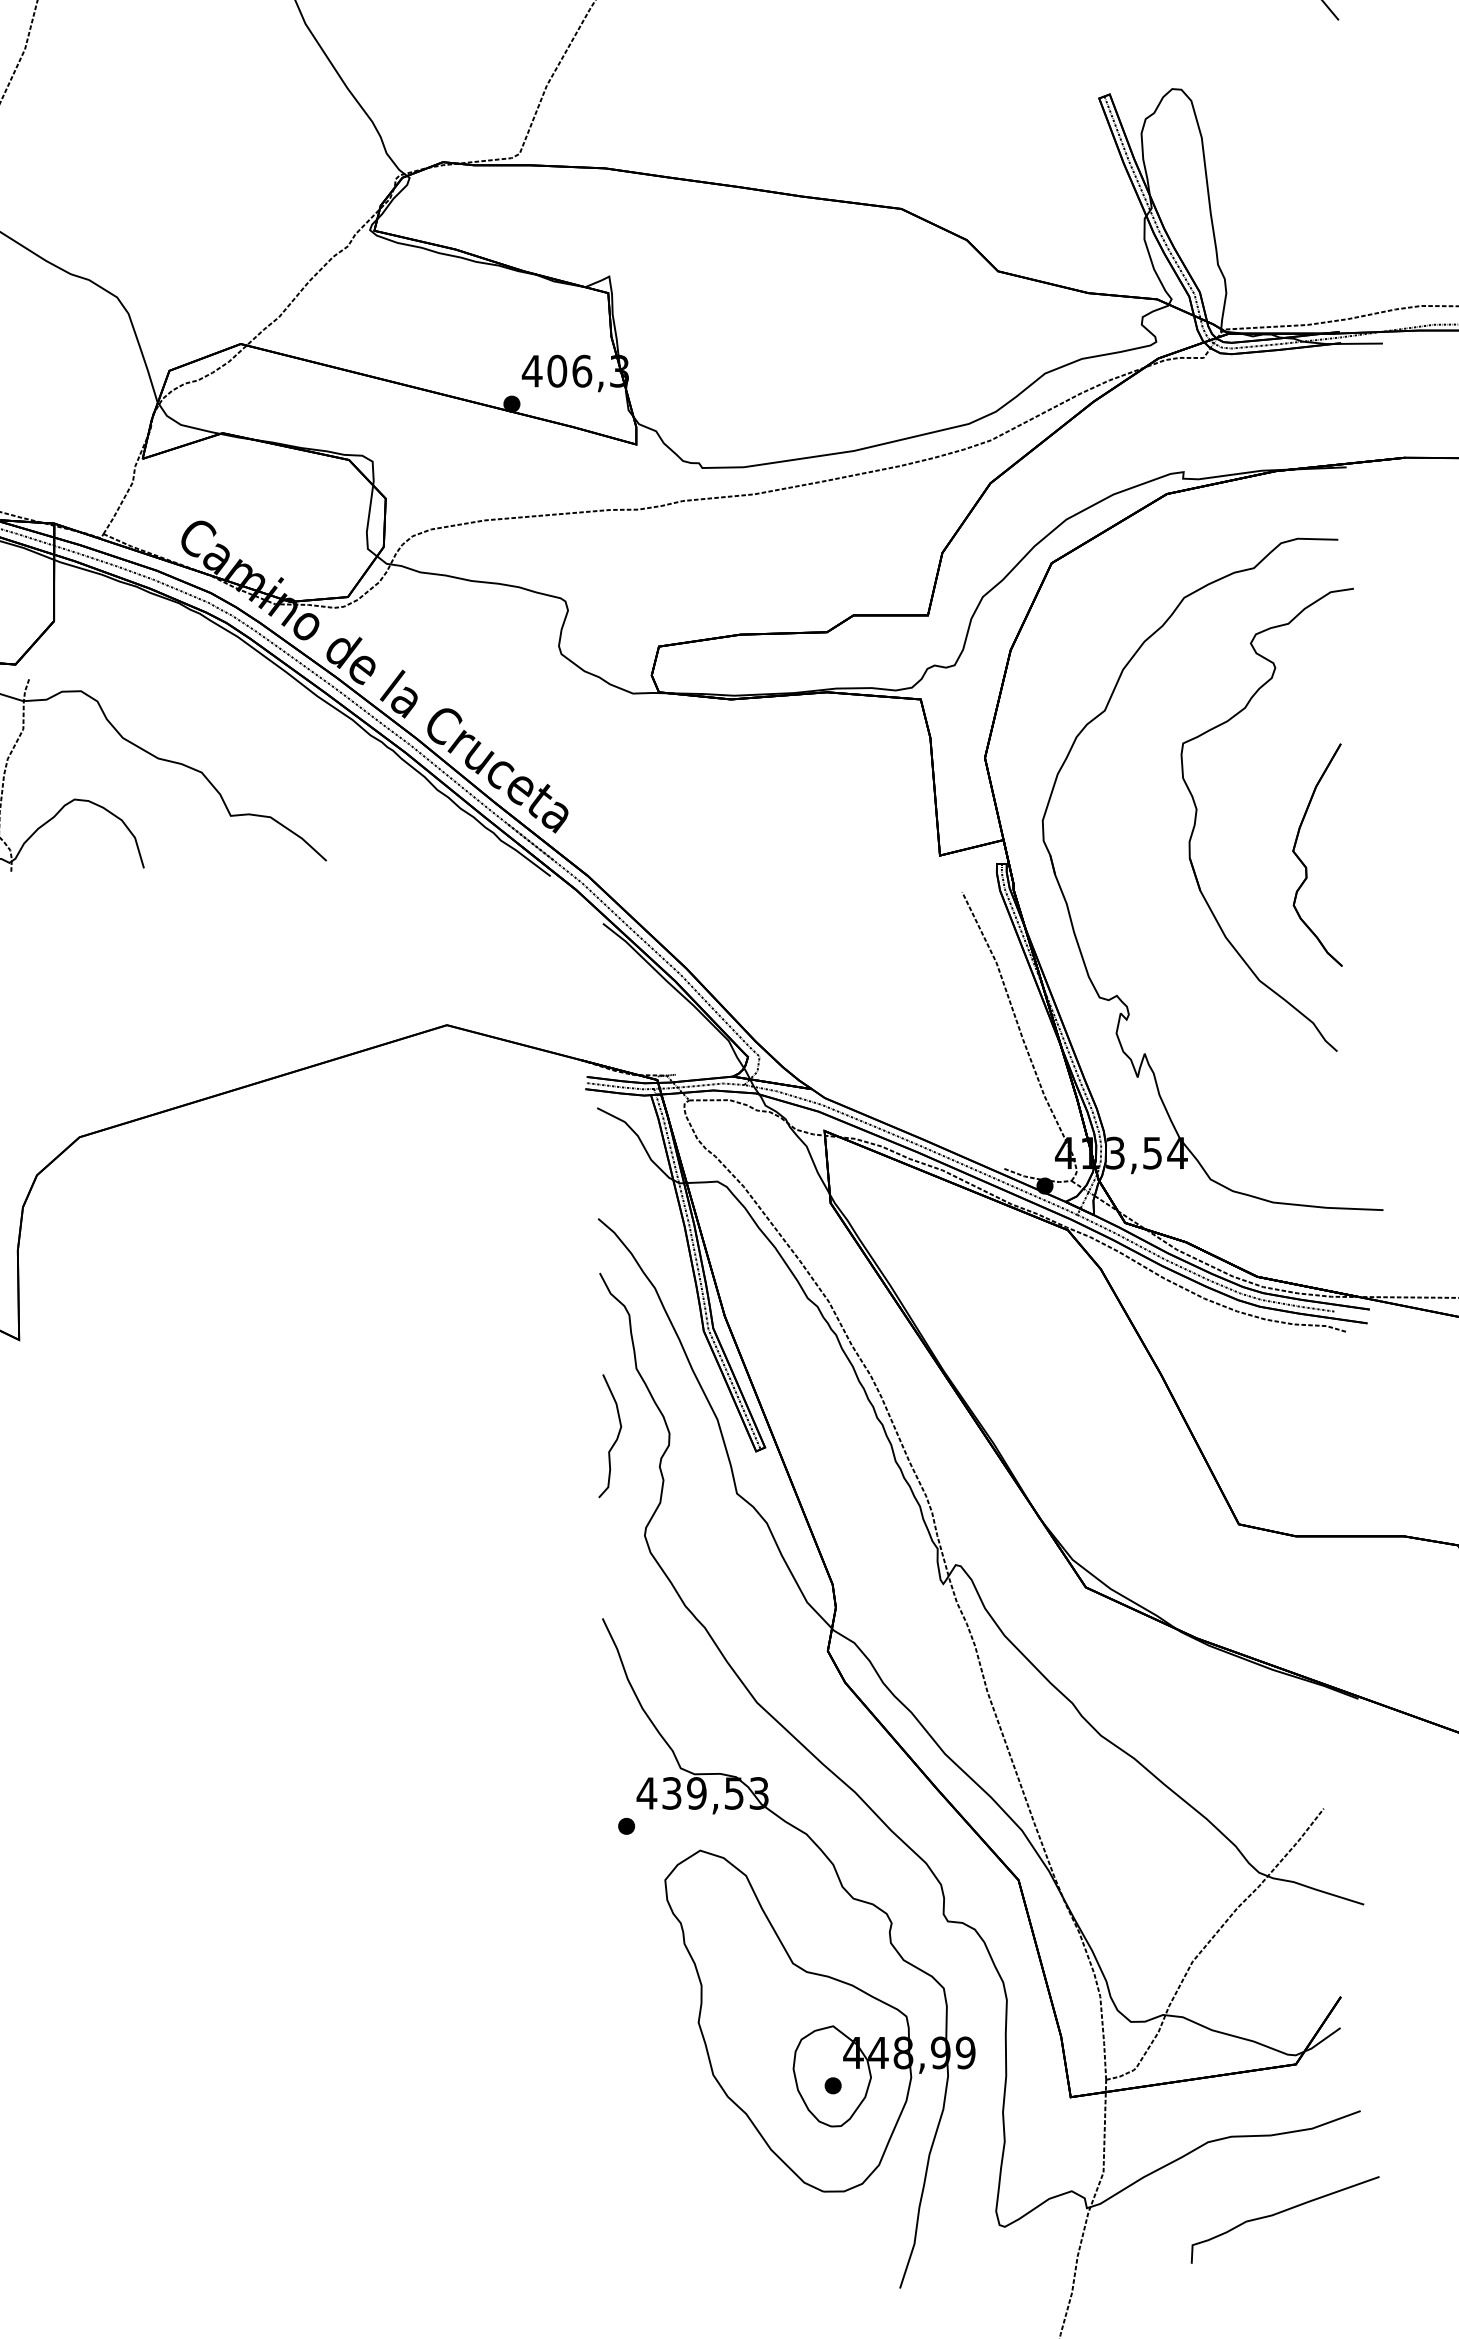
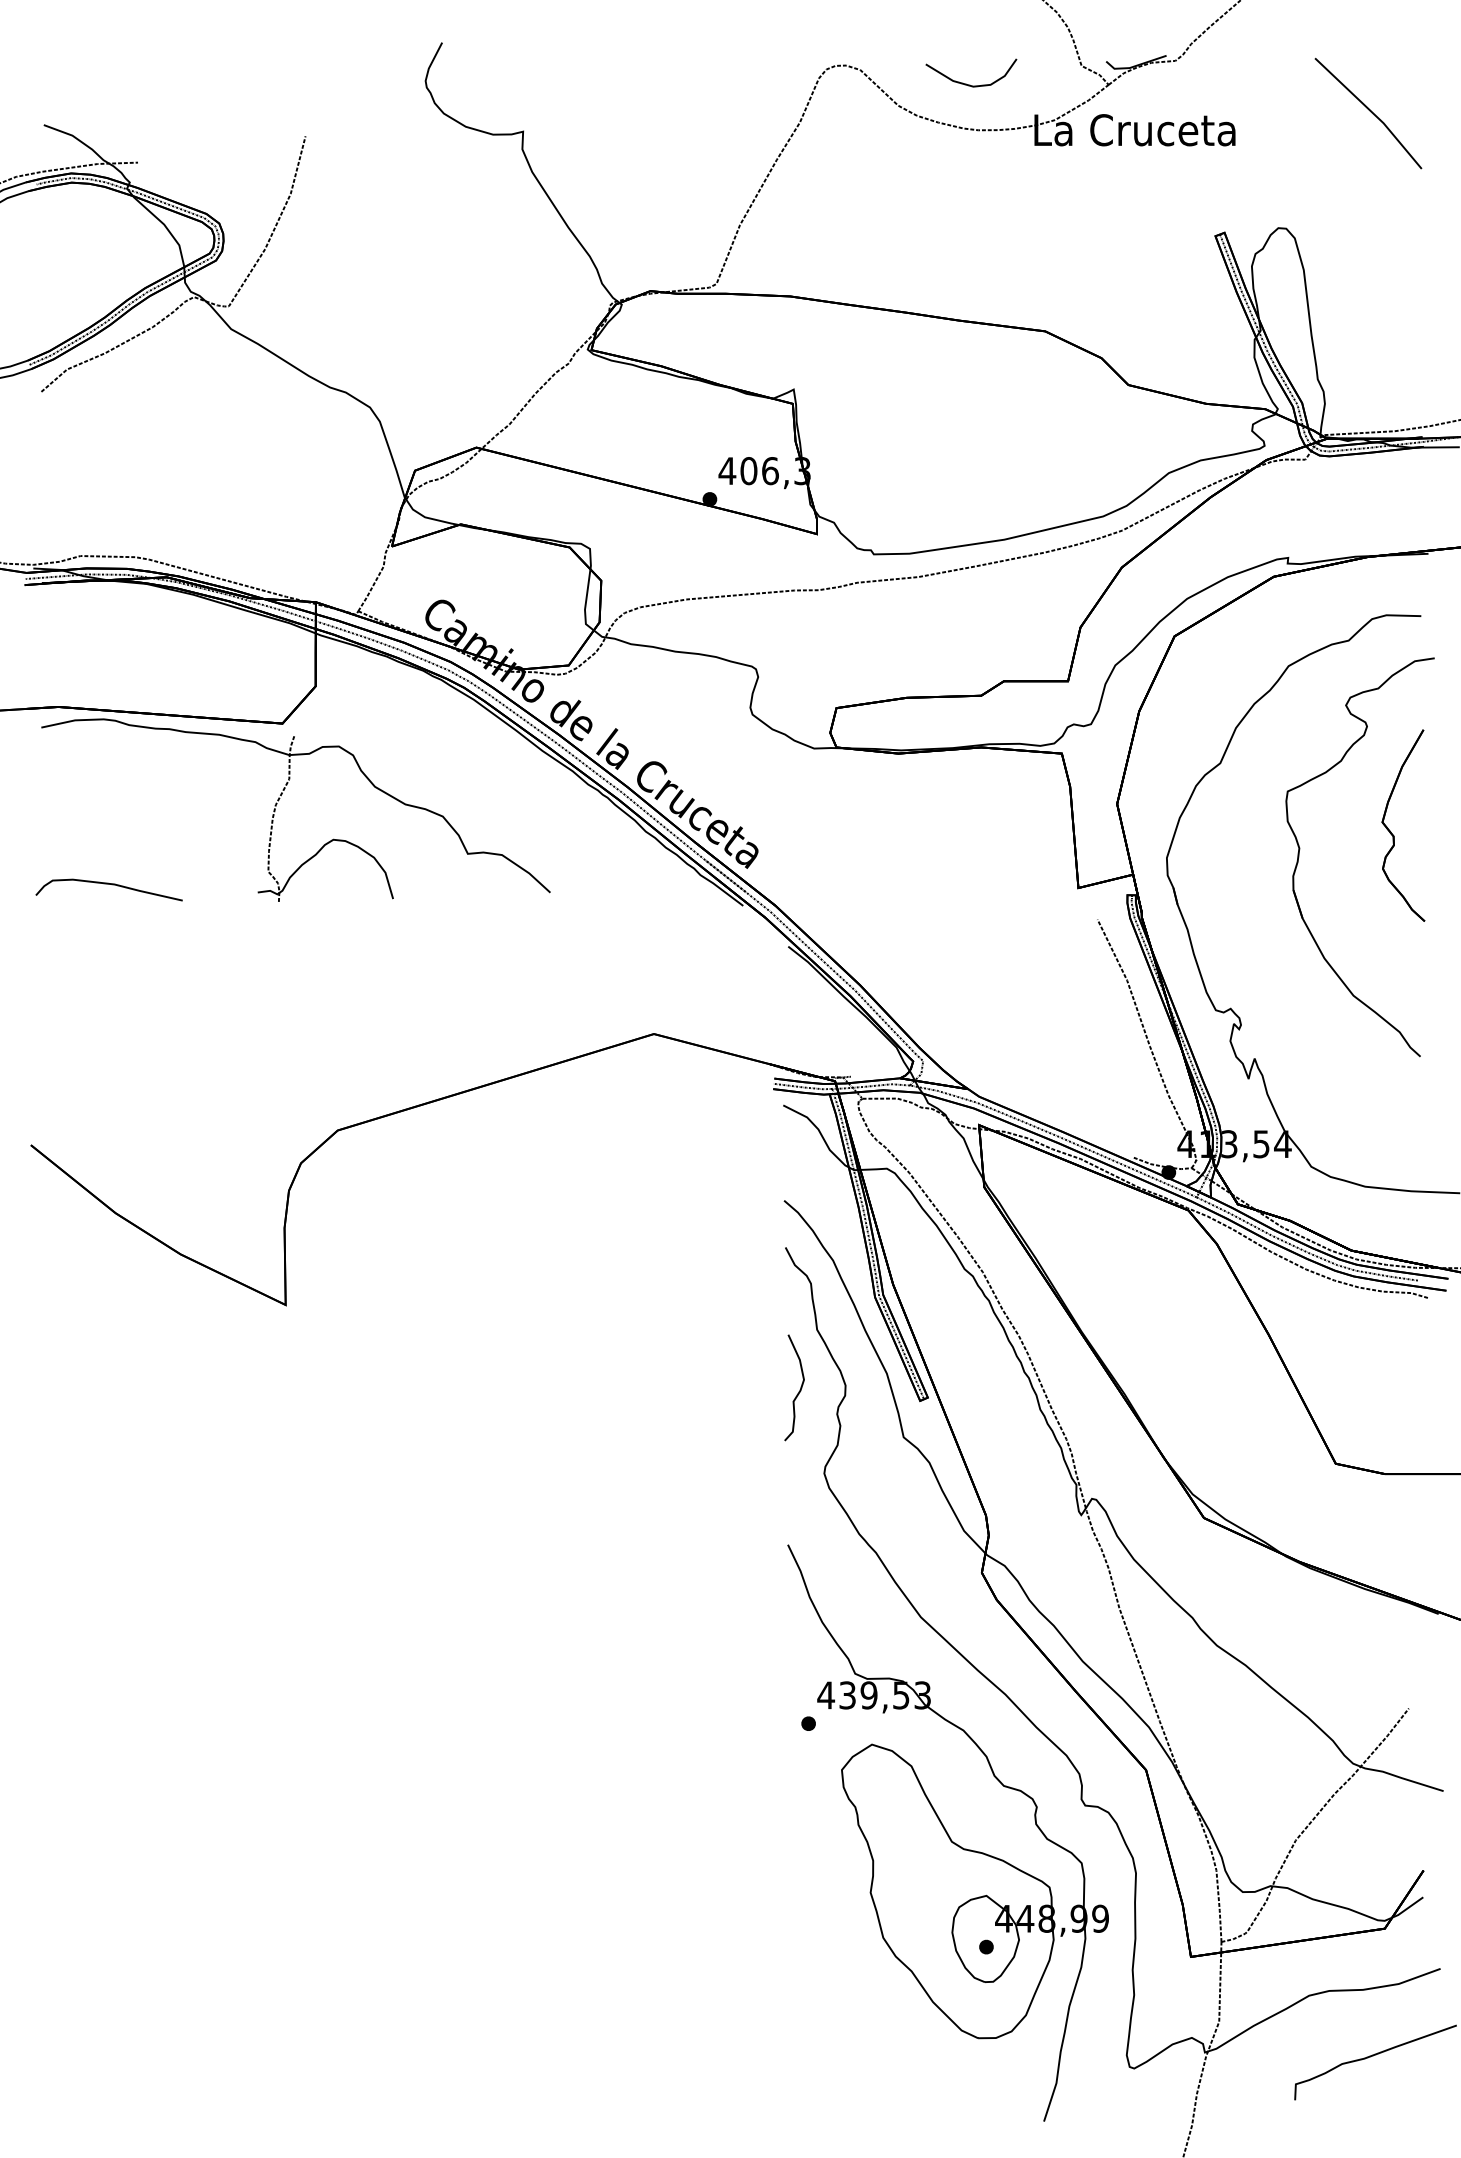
part: (1303, 861) -> (1391, 831), moved

